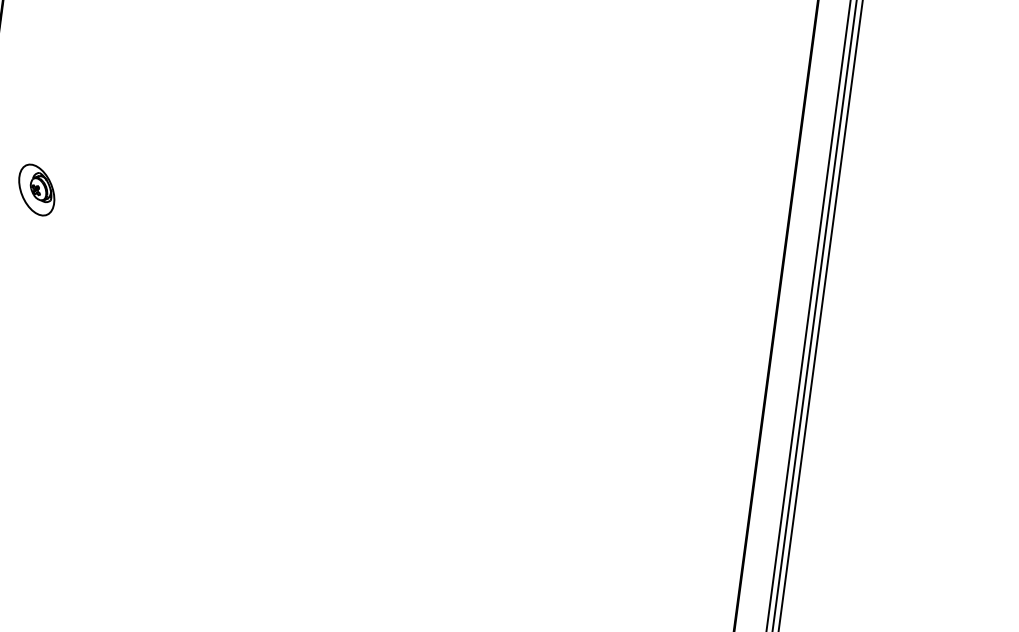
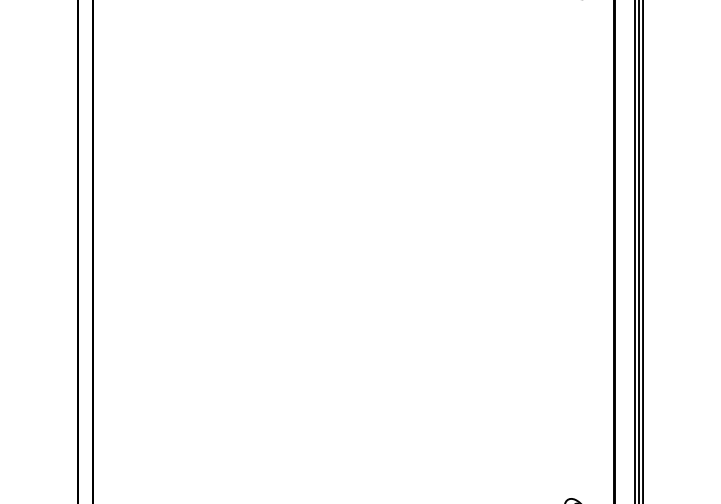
part: (36, 189) -> (130, 256), removed

